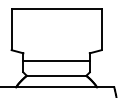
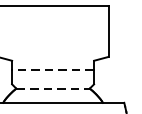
line: (56, 60) -> (52, 69), solid -> dashed
line: (56, 75) -> (52, 88), solid -> dashed

